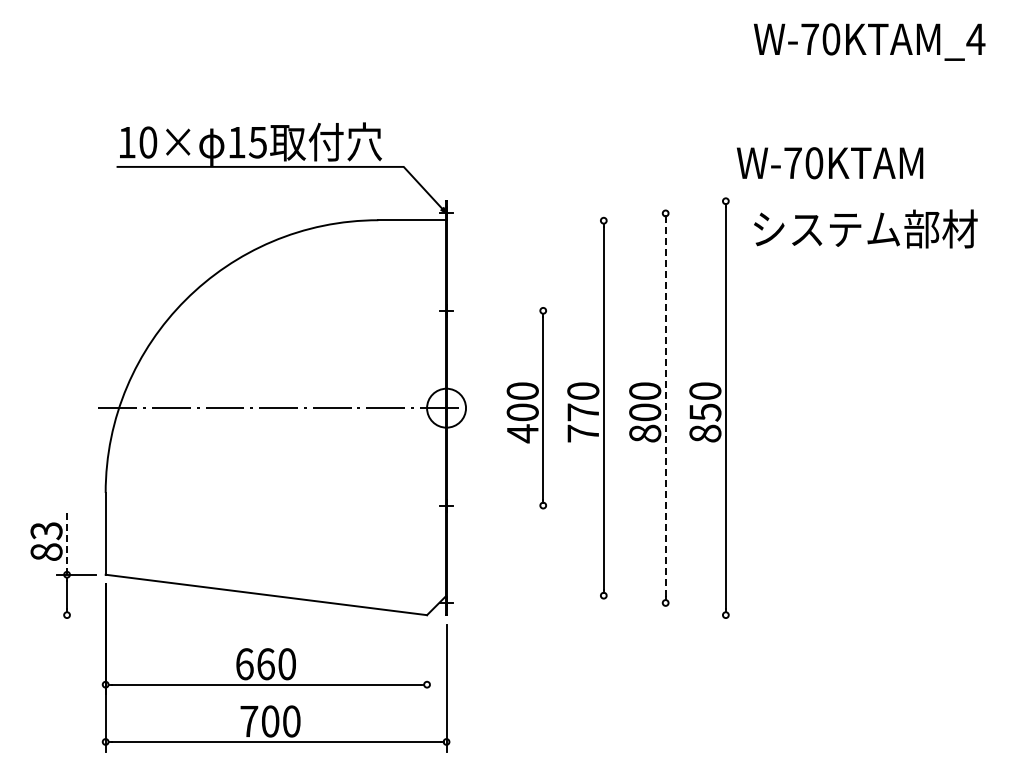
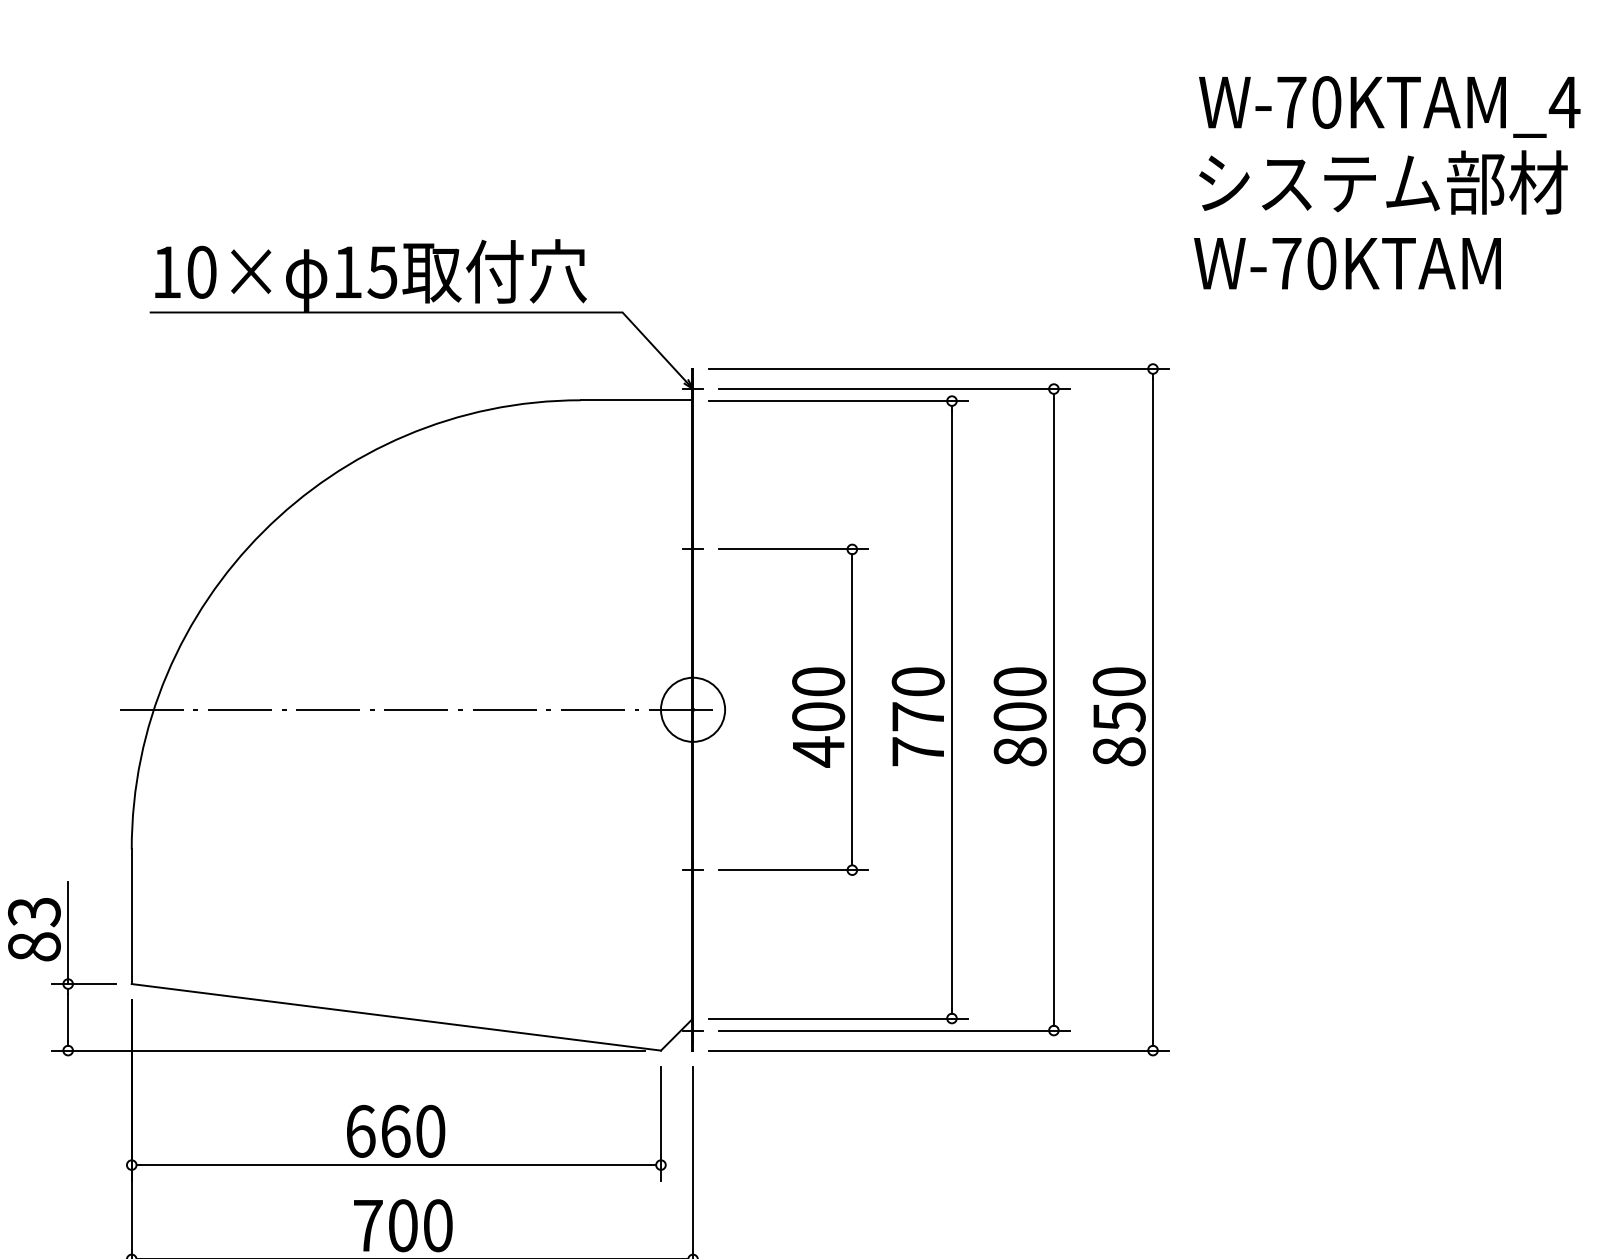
text: (830, 163) -> (1348, 264), moved
line: (595, 201) -> (938, 369), added
line: (568, 213) -> (893, 389), added
line: (534, 220) -> (837, 400), added
text: (865, 228) -> (1382, 181), moved
line: (507, 310) -> (793, 548), added
line: (665, 408) -> (1053, 710), dashed -> solid
line: (507, 505) -> (793, 870), added
line: (67, 543) -> (68, 932), dashed -> solid
line: (534, 595) -> (837, 1018), added
line: (568, 602) -> (893, 1029), added
line: (237, 615) -> (348, 1051), added
line: (595, 615) -> (938, 1051), added
line: (427, 659) -> (661, 1123), added

